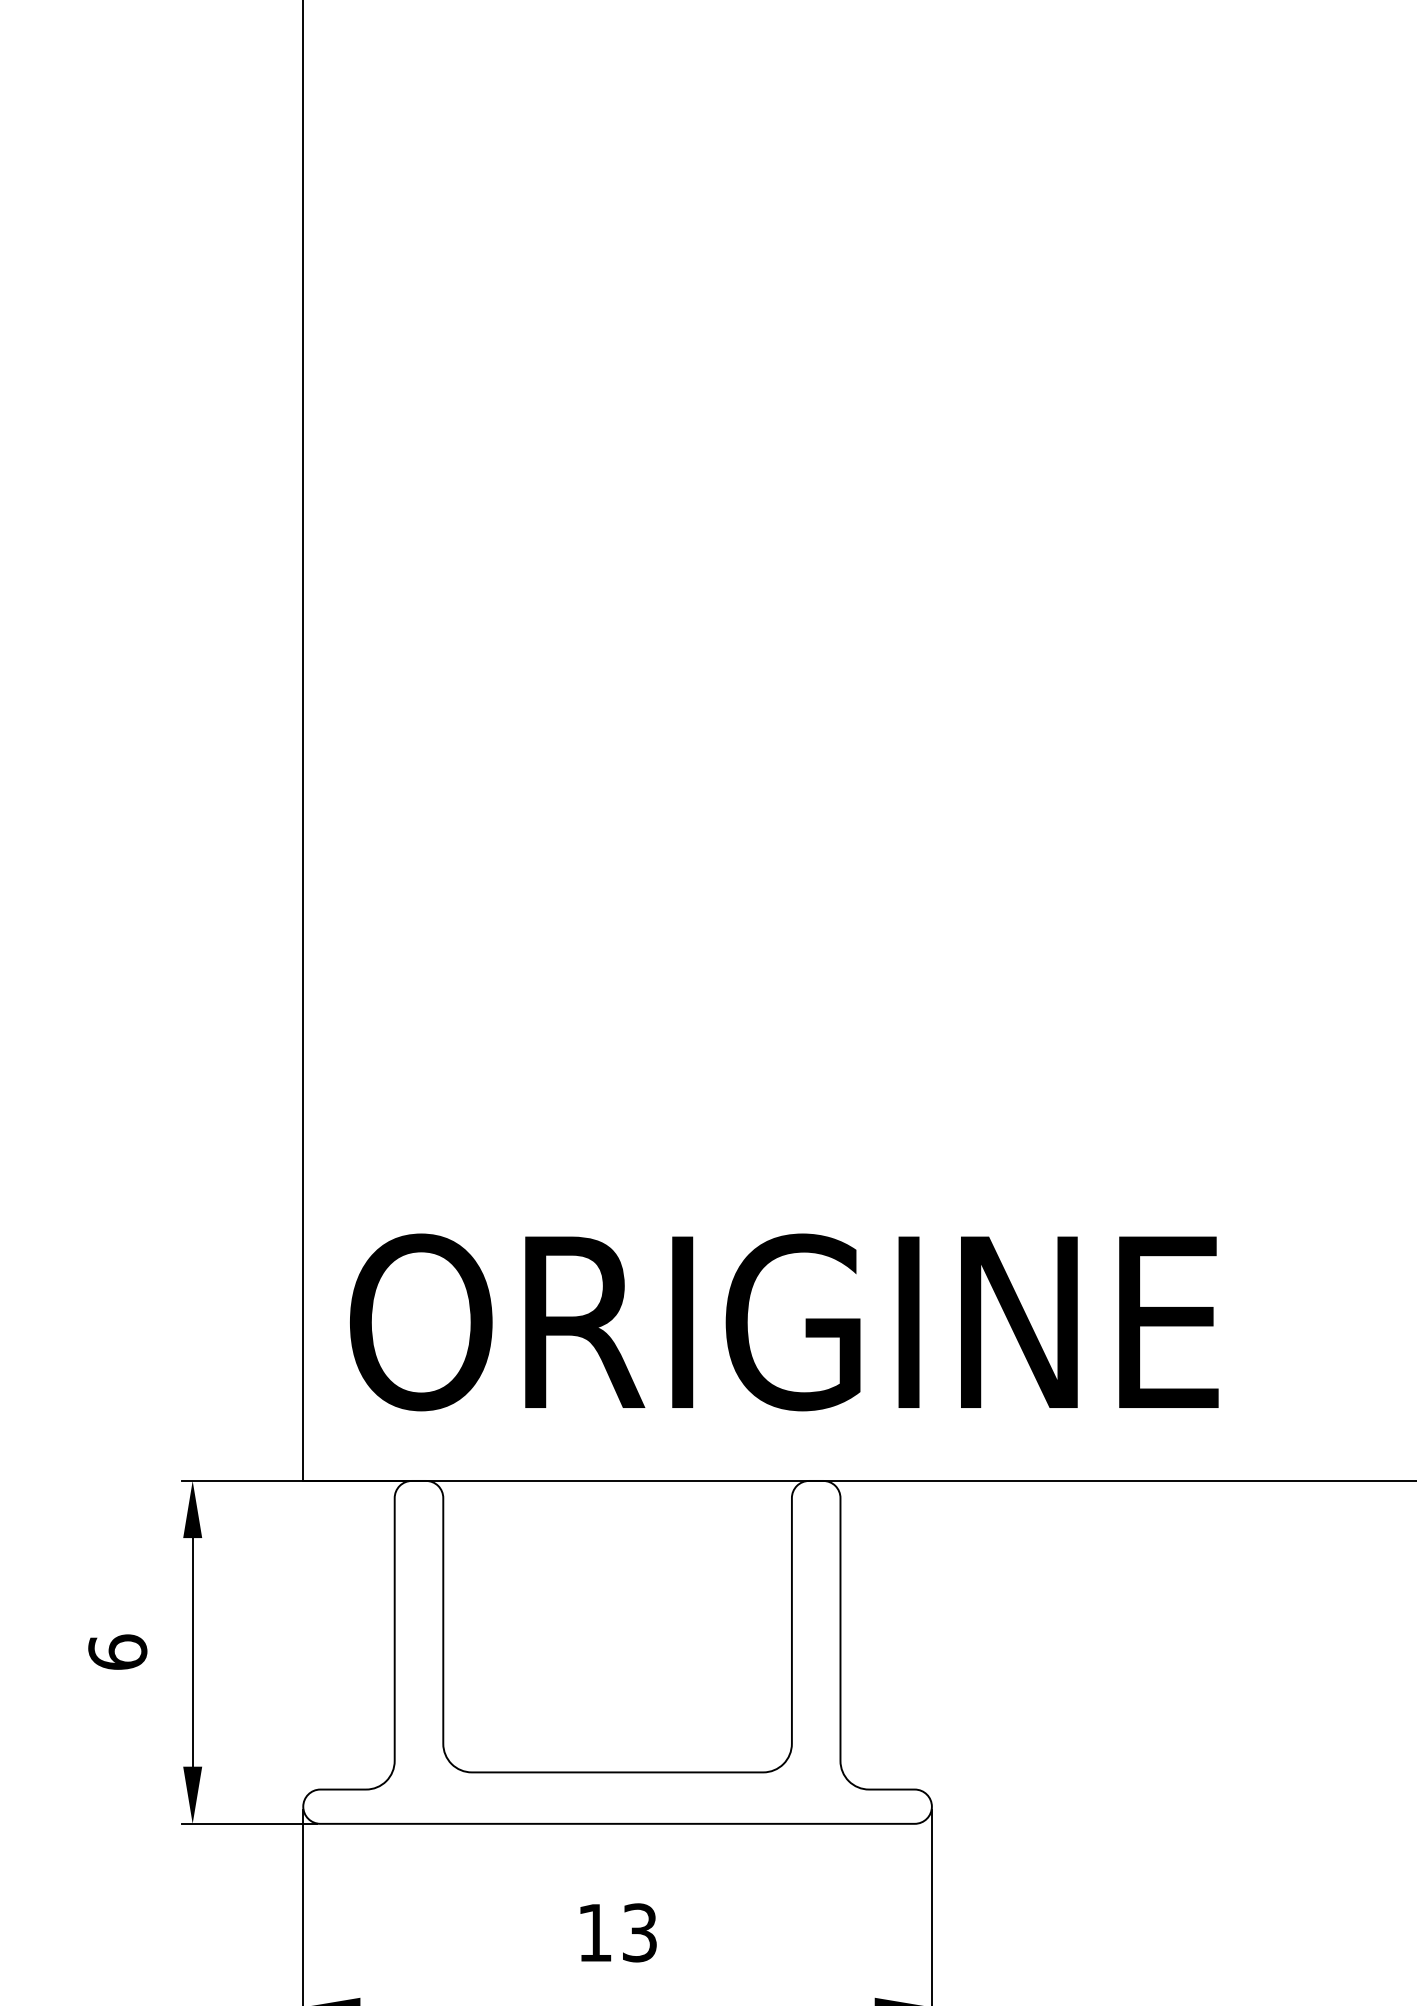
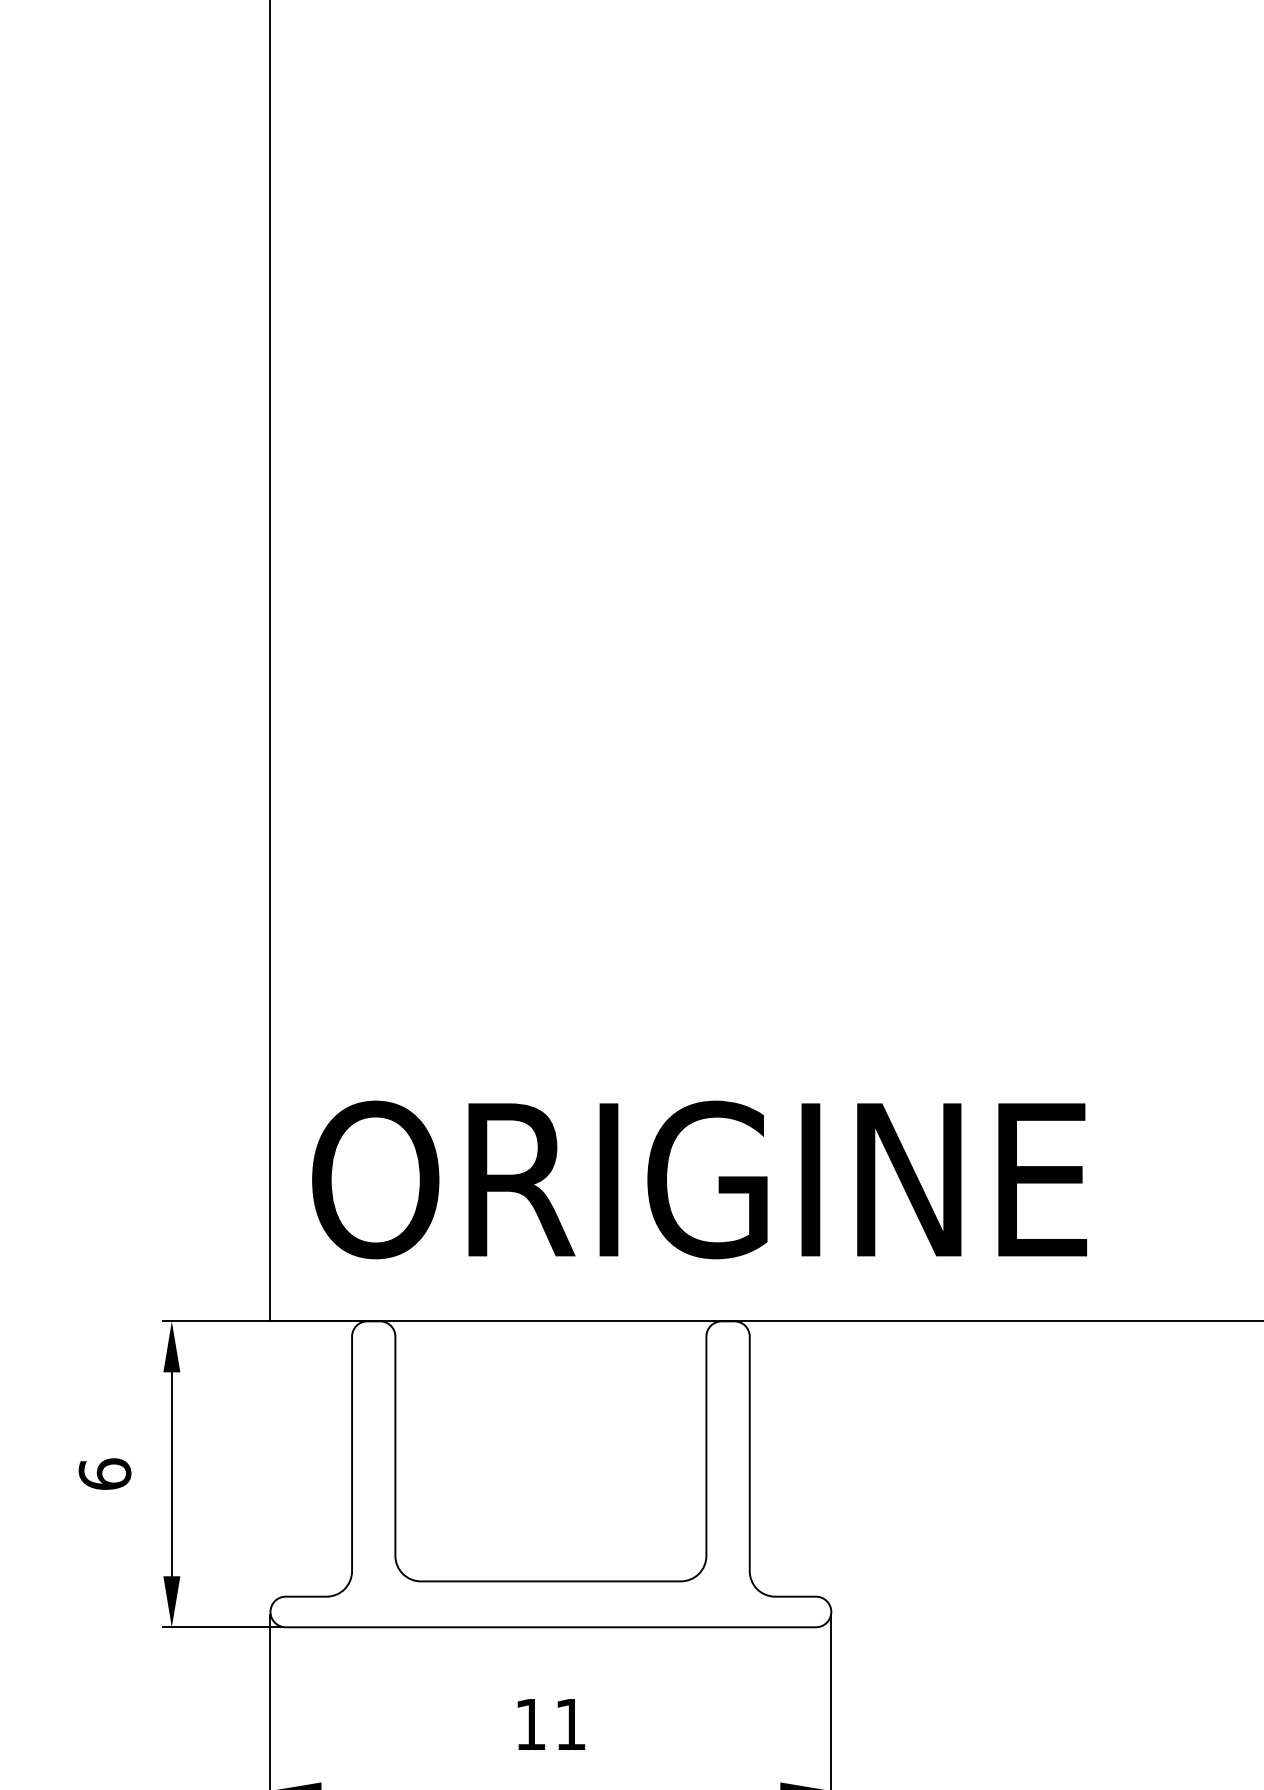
text: (639, 1932) -> (570, 1724), 13 -> 11

